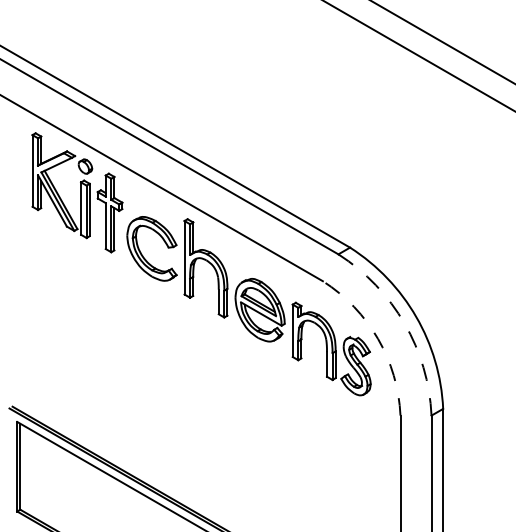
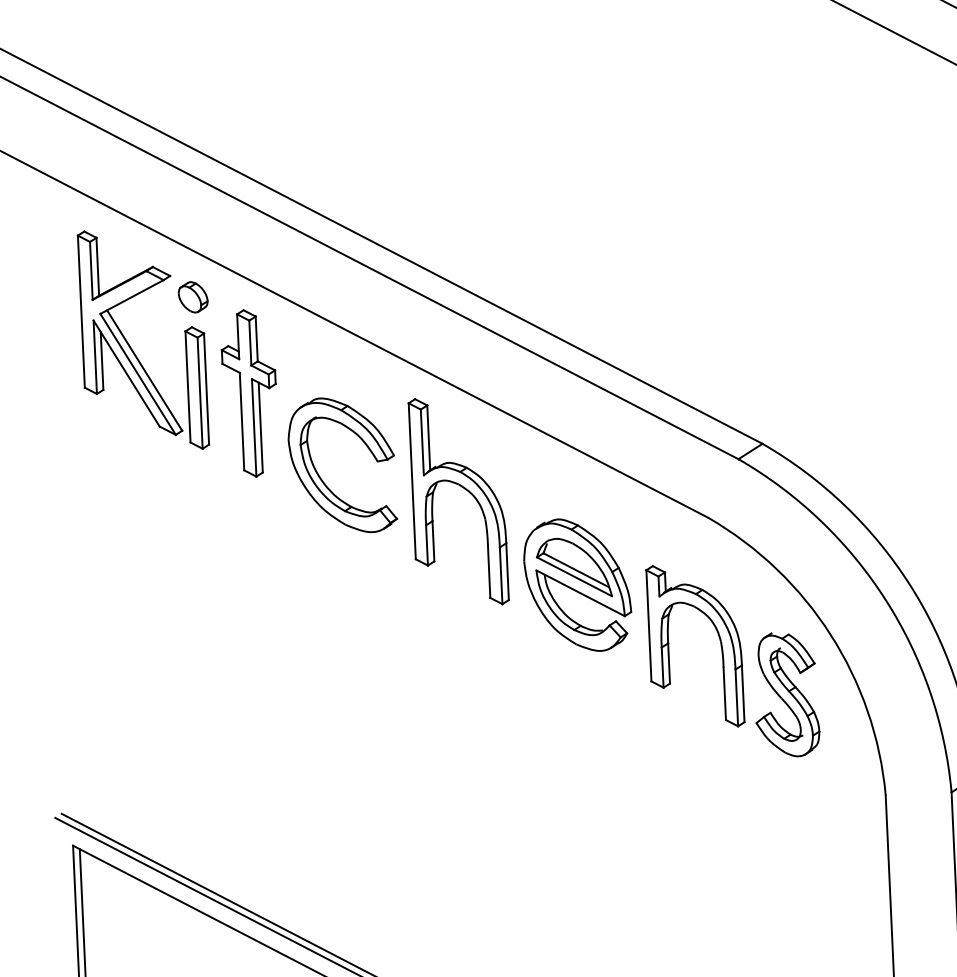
arc: (404, 323) -> (885, 599), dashed -> solid
arc: (378, 338) -> (831, 633), dashed -> solid

